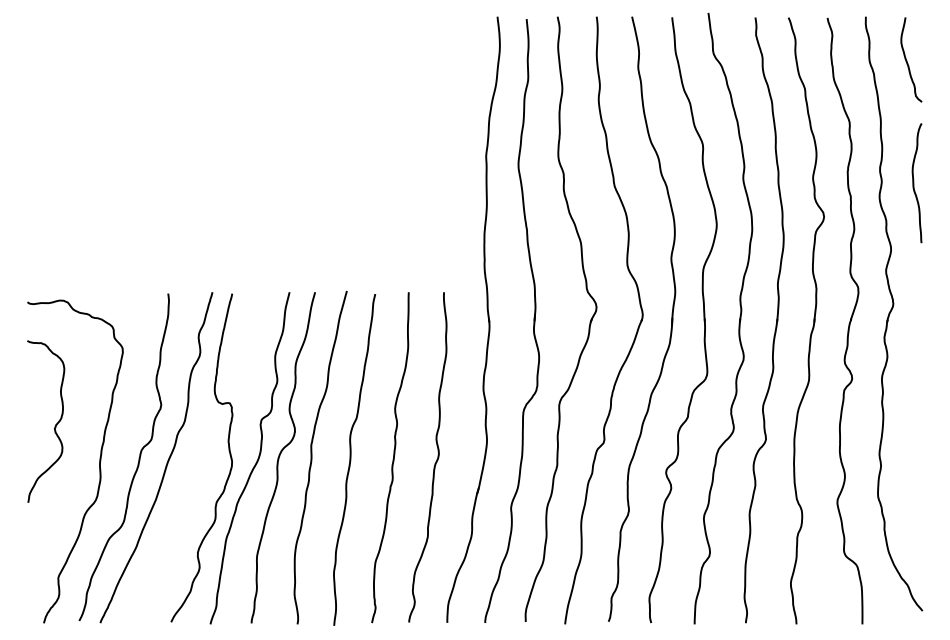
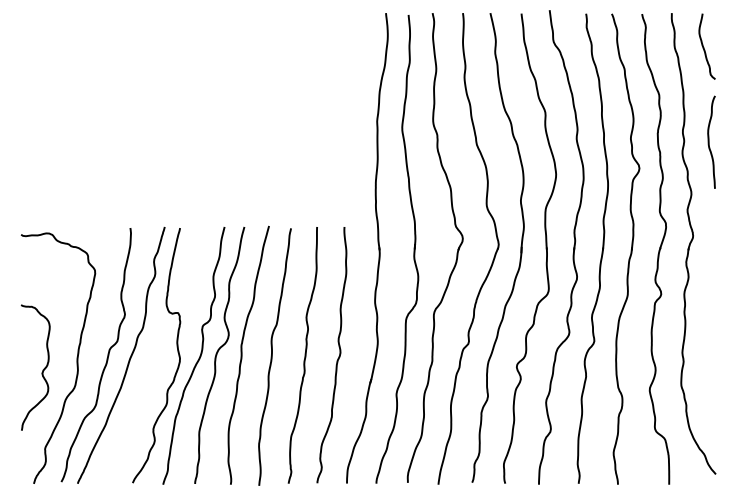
curve: (54, 426) -> (42, 371), moved

